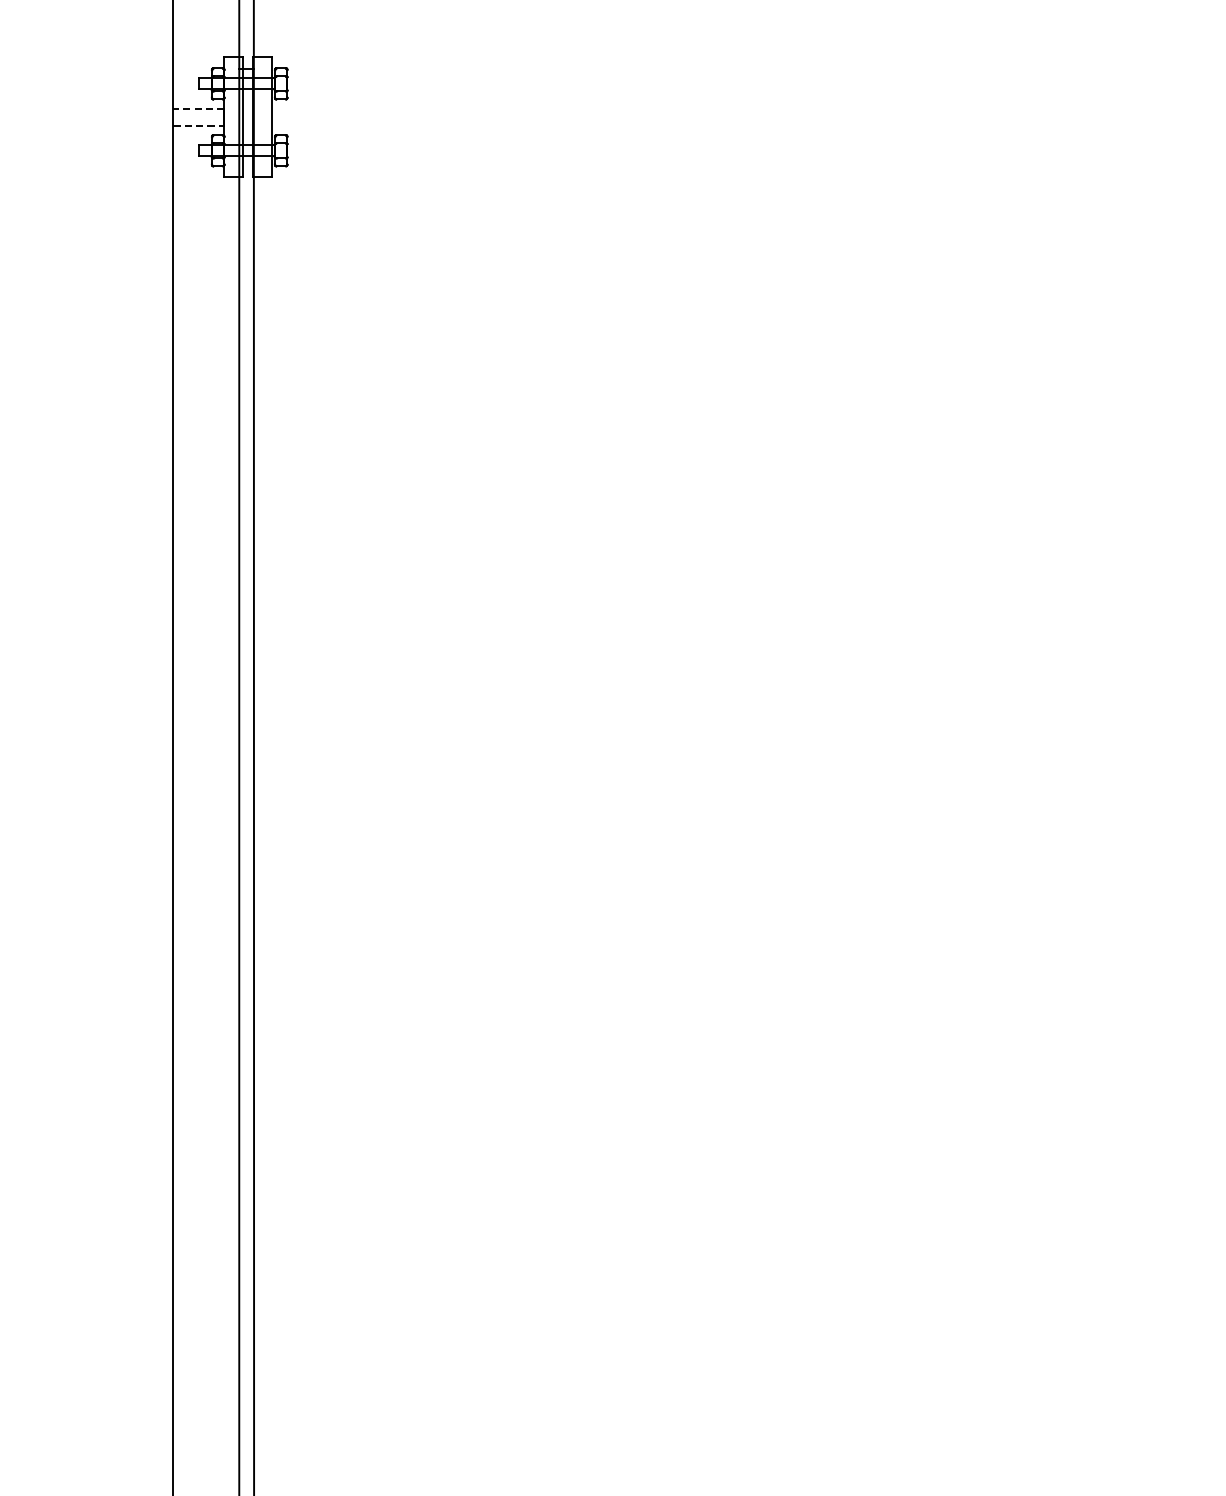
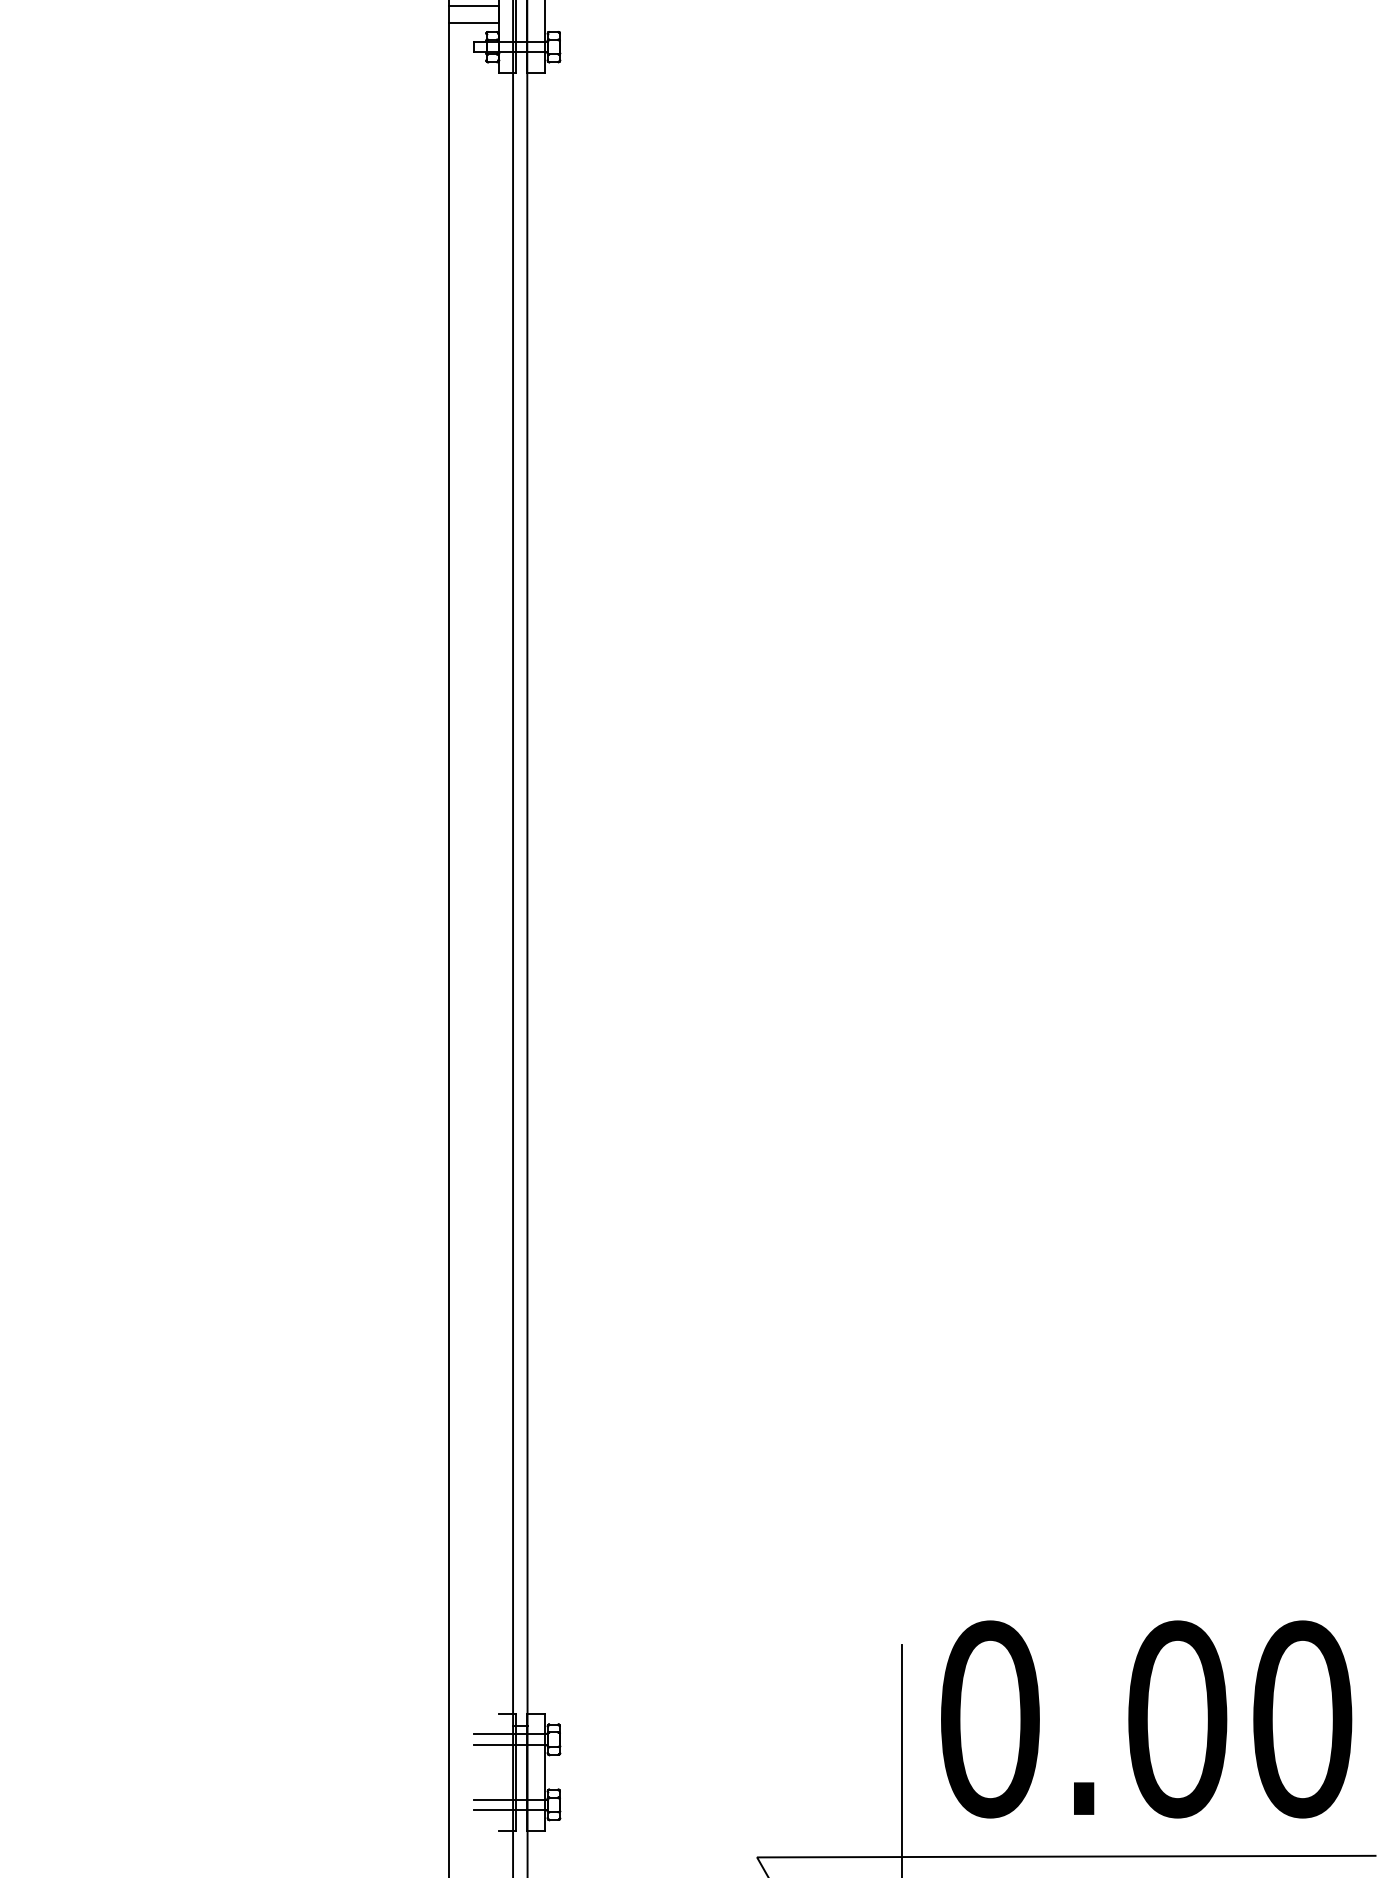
line: (198, 108) -> (473, 5), dashed -> solid
line: (198, 126) -> (473, 23), dashed -> solid

